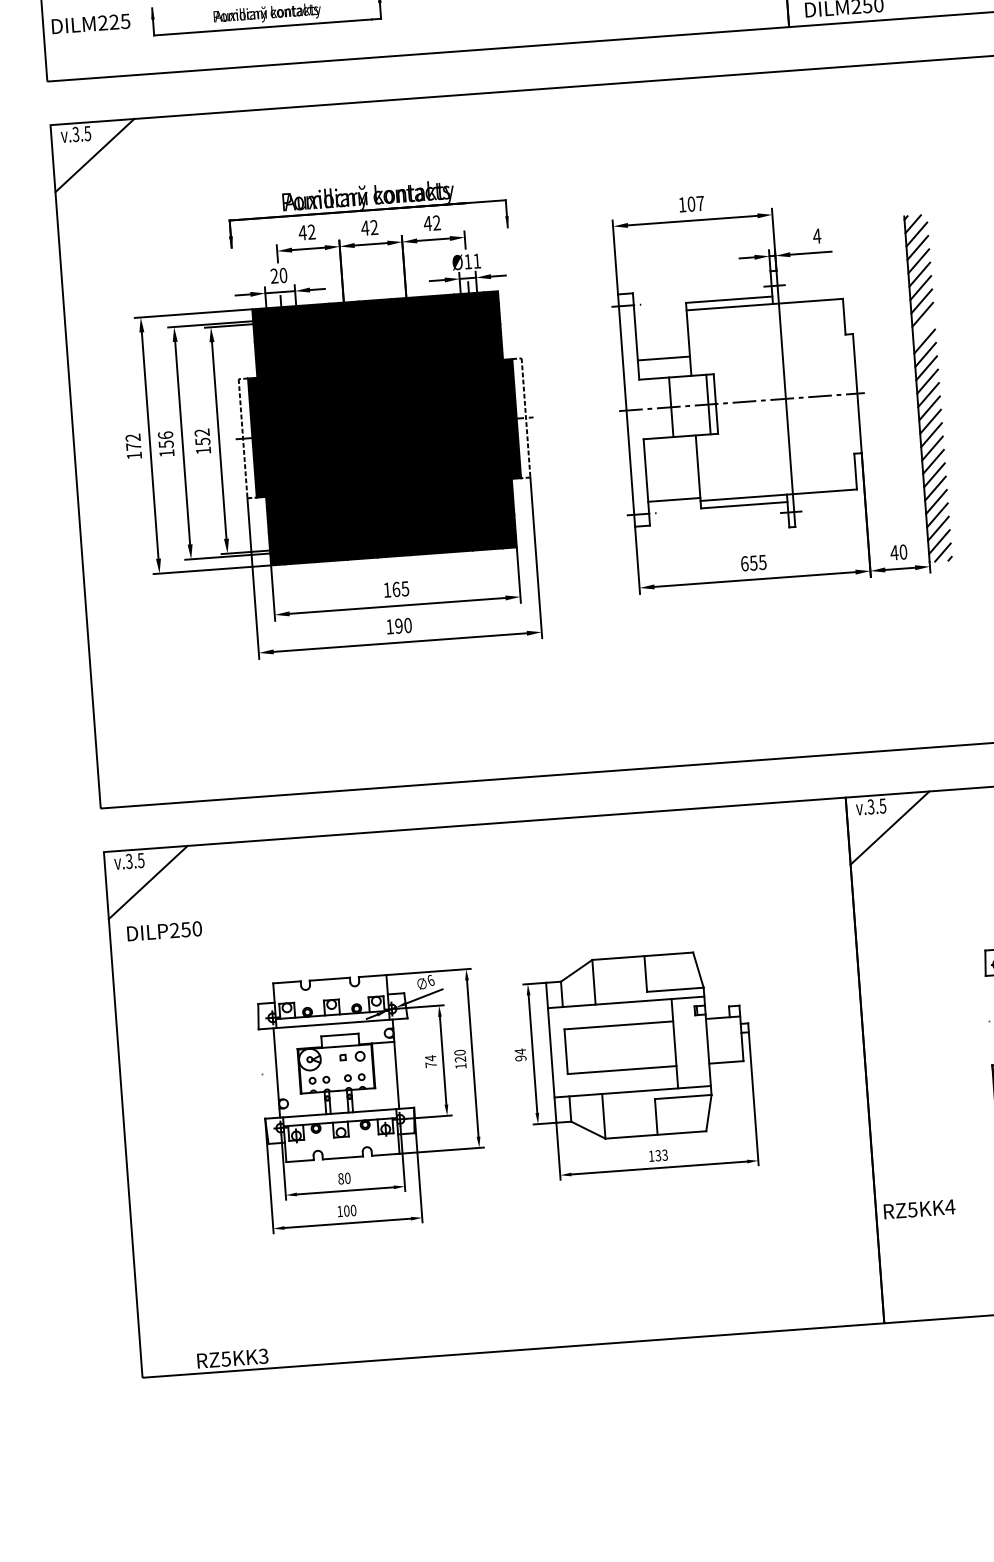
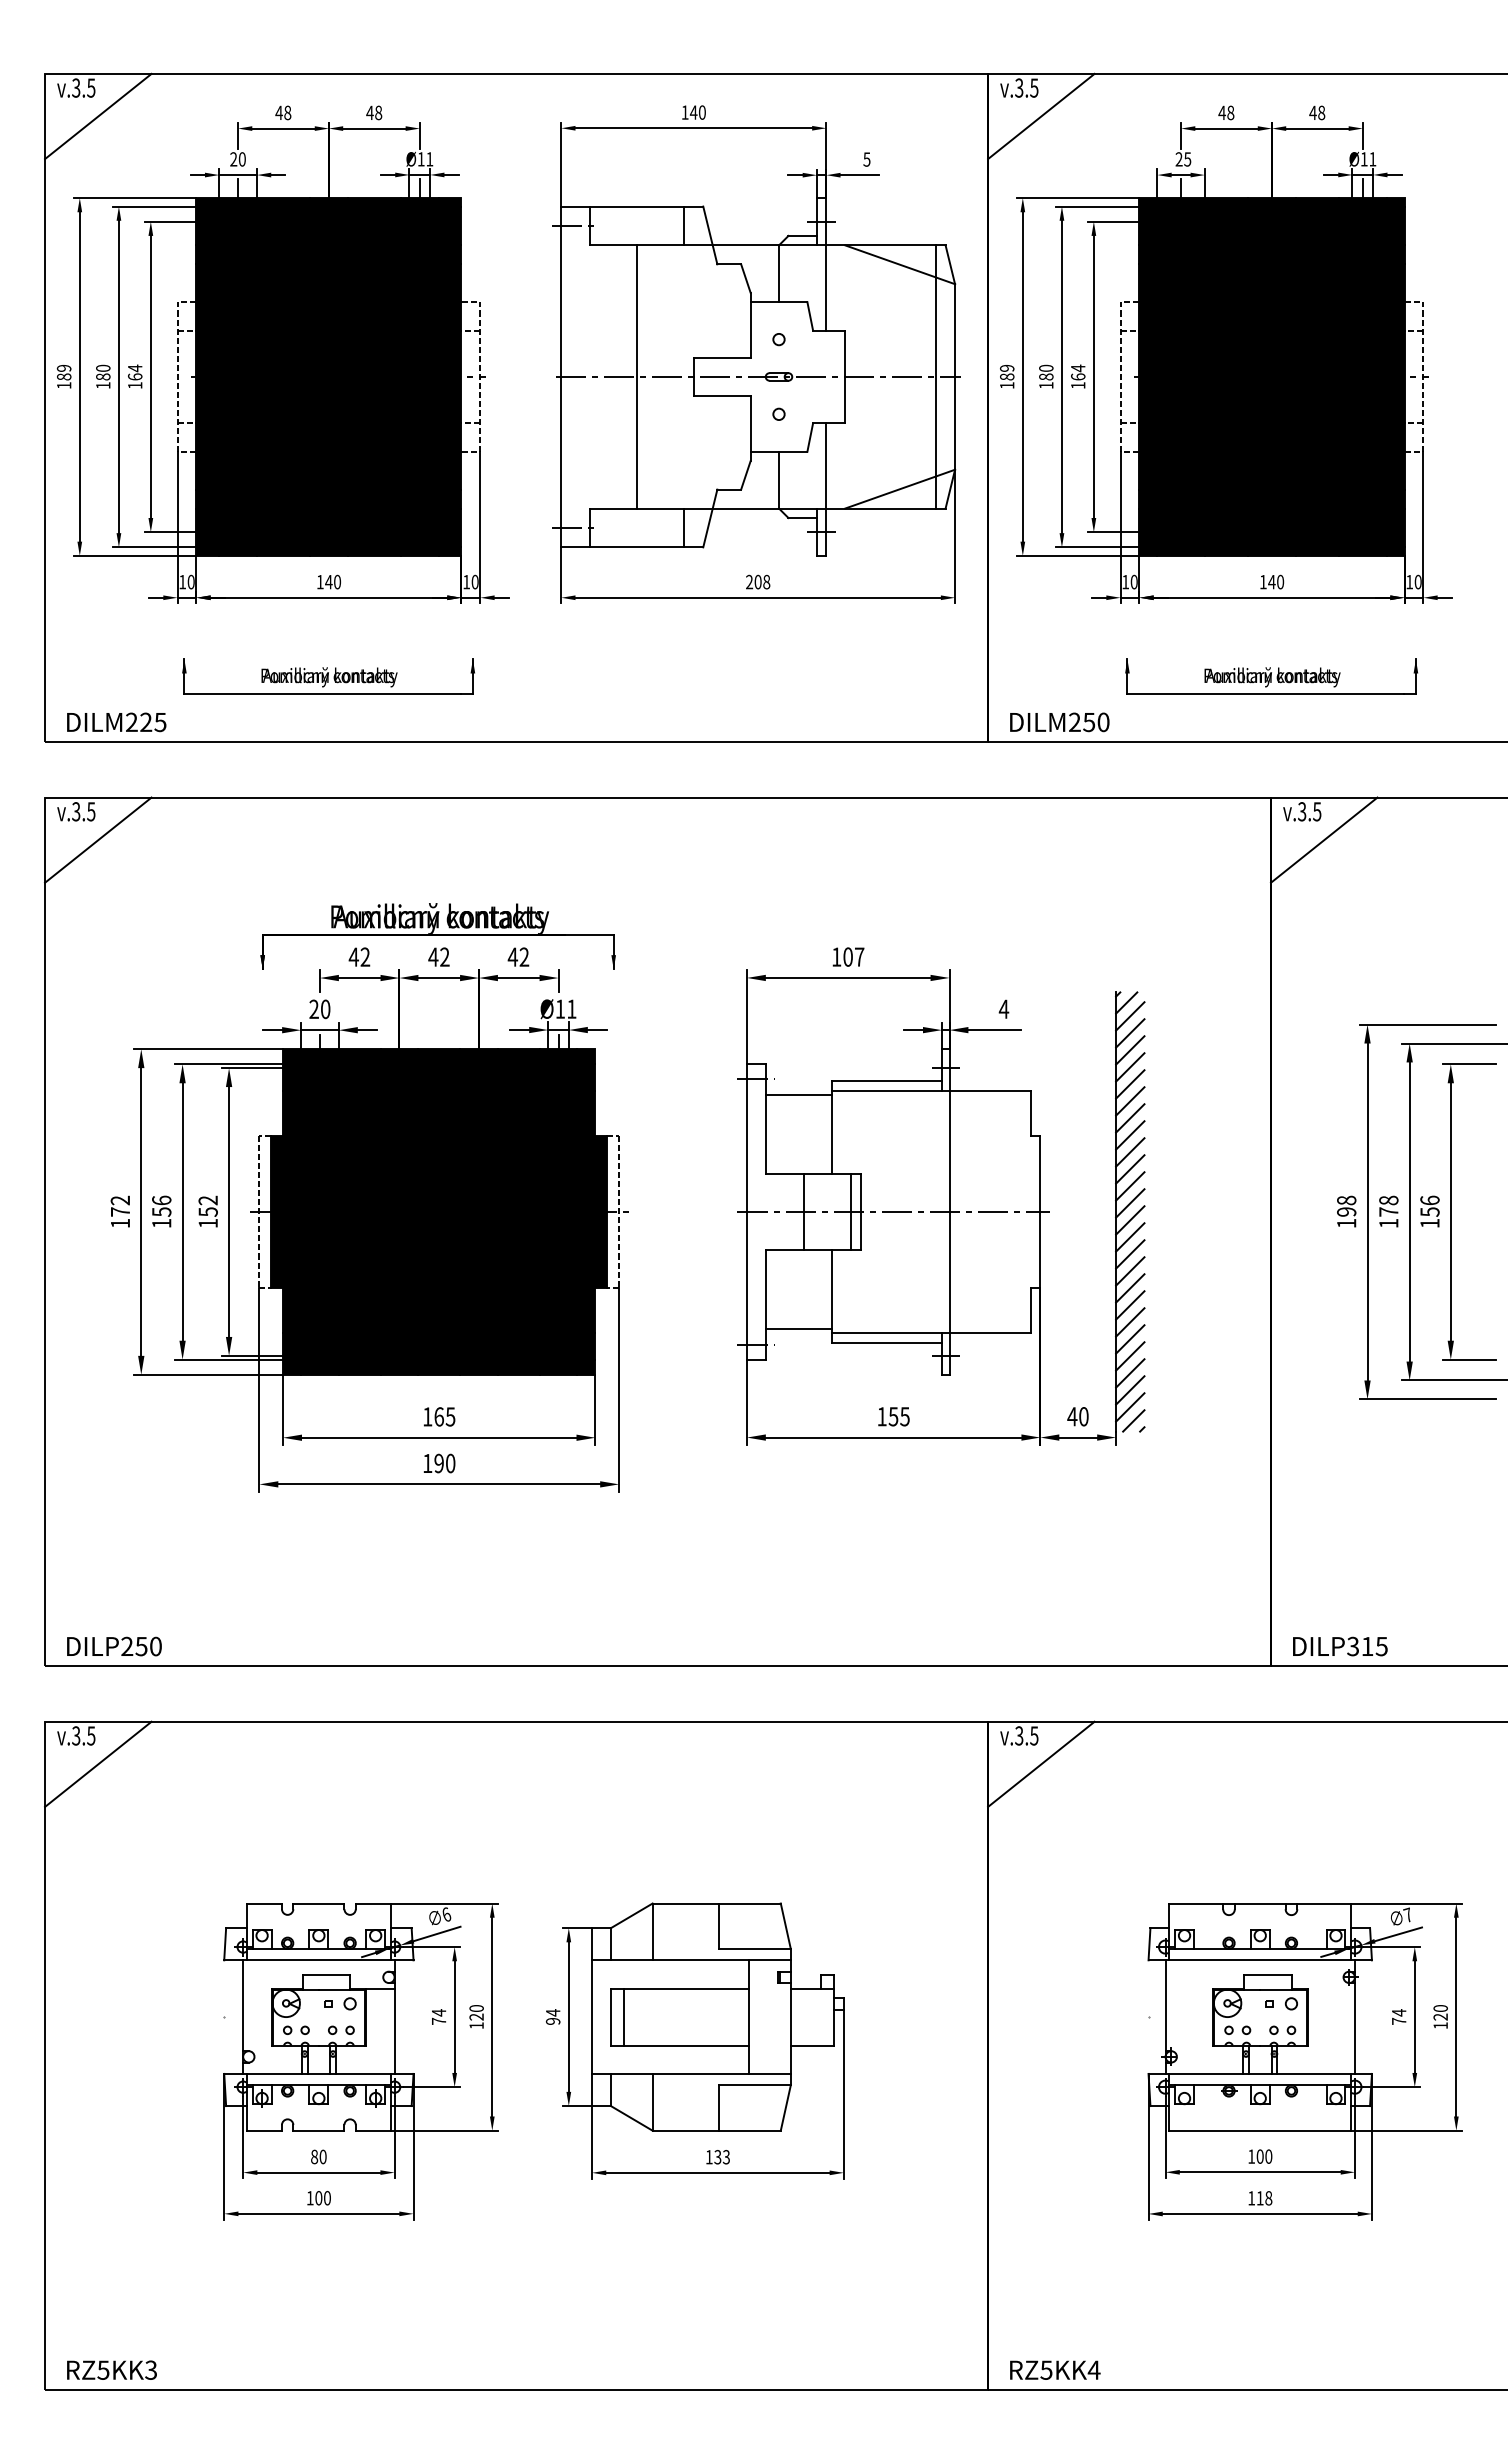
text: (90, 24) -> (116, 722), moved
line: (923, 328) -> (1130, 1135), added
line: (663, 358) -> (798, 1094), moved
text: (744, 563) -> (881, 1416), 655 -> 155
text: (164, 931) -> (114, 1646), moved
line: (576, 1050) -> (624, 2016), added
text: (919, 1208) -> (1055, 2369), moved
text: (232, 1358) -> (111, 2369), moved

